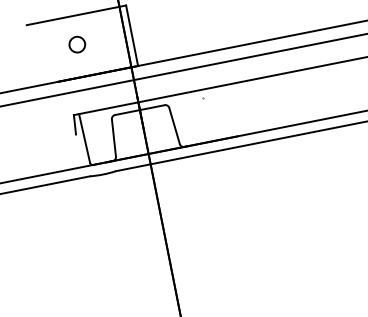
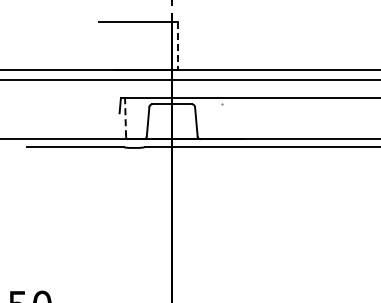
line: (132, 36) -> (177, 46), solid -> dashed
circle: (77, 44) -> (134, 44), removed
line: (84, 138) -> (125, 117), solid -> dashed

